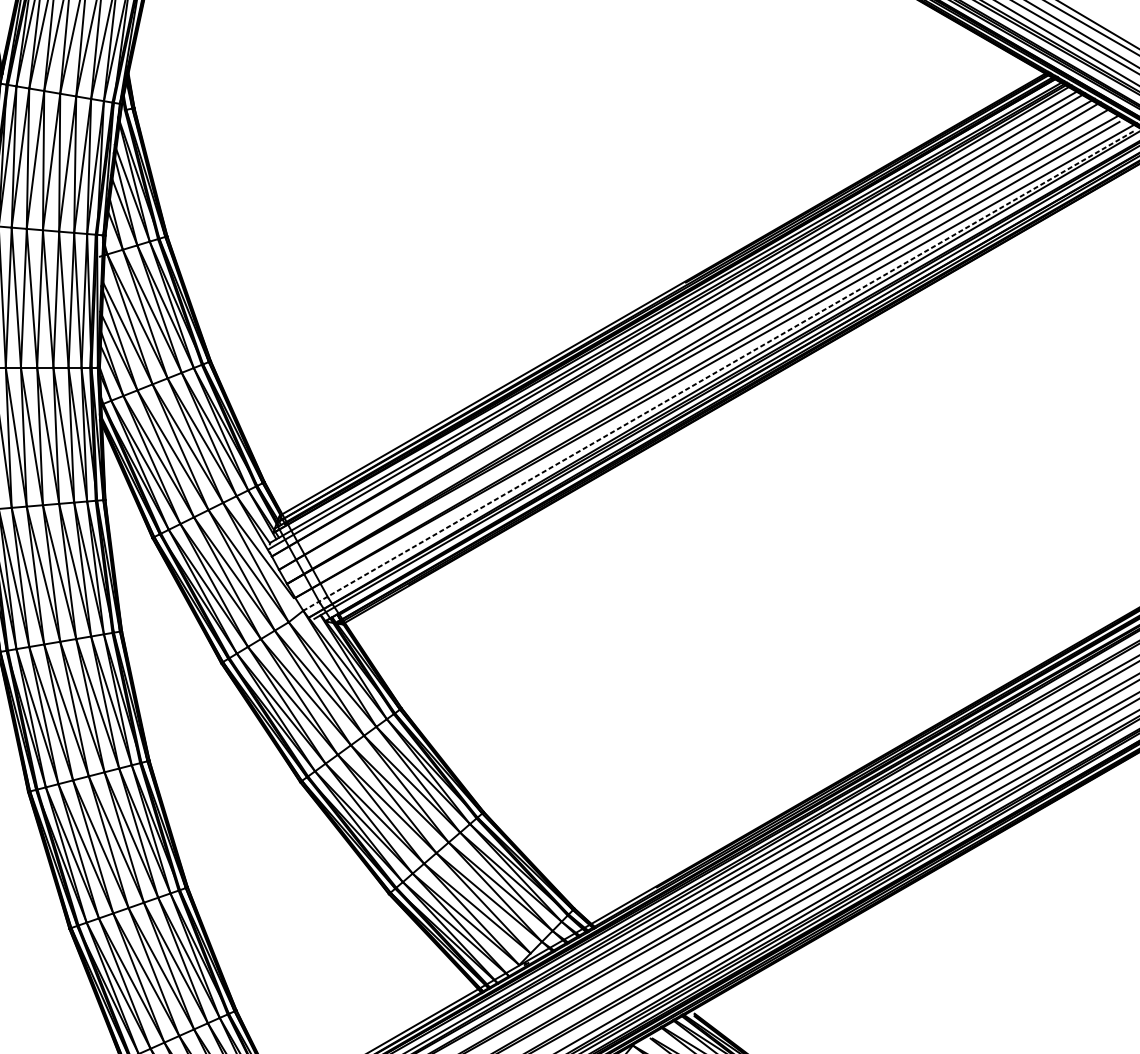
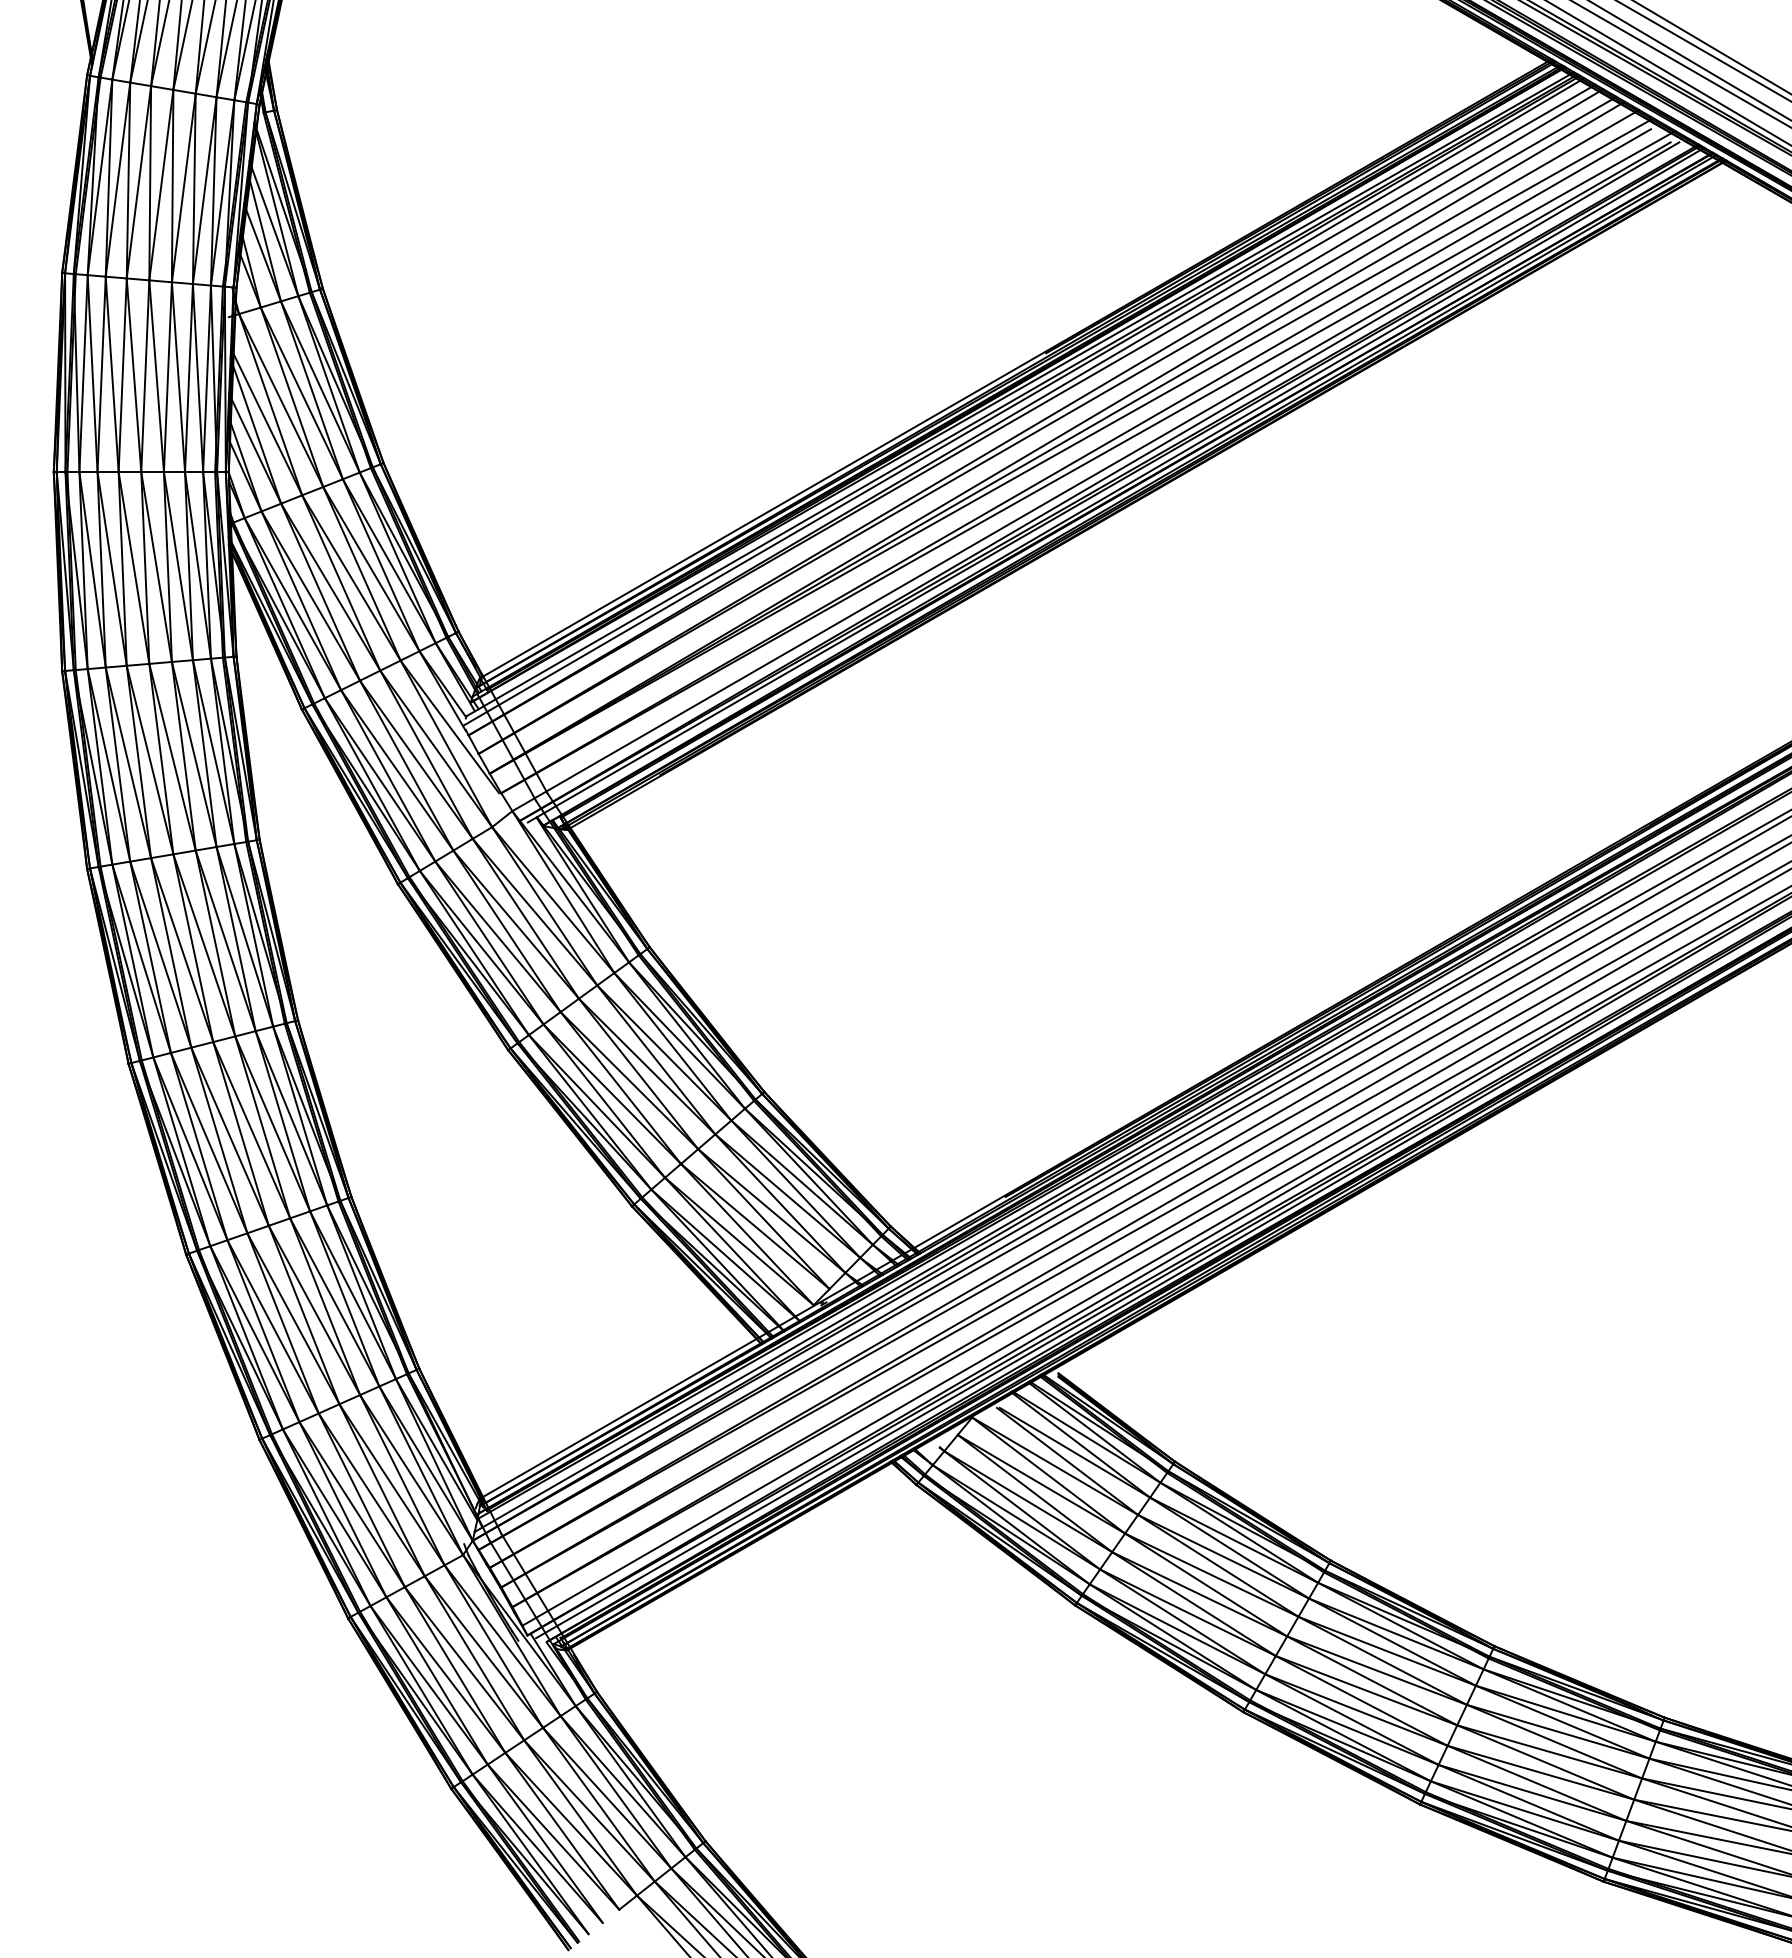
line: (718, 370) -> (1091, 476), dashed -> solid

